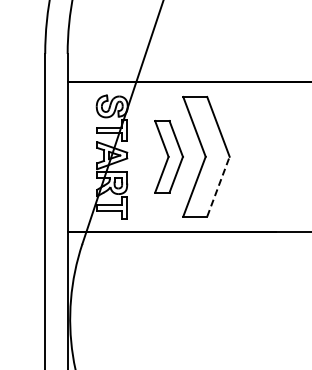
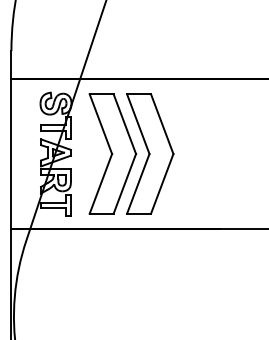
part: (168, 156) -> (112, 153), size x1.67
line: (218, 186) -> (162, 183), dashed -> solid

